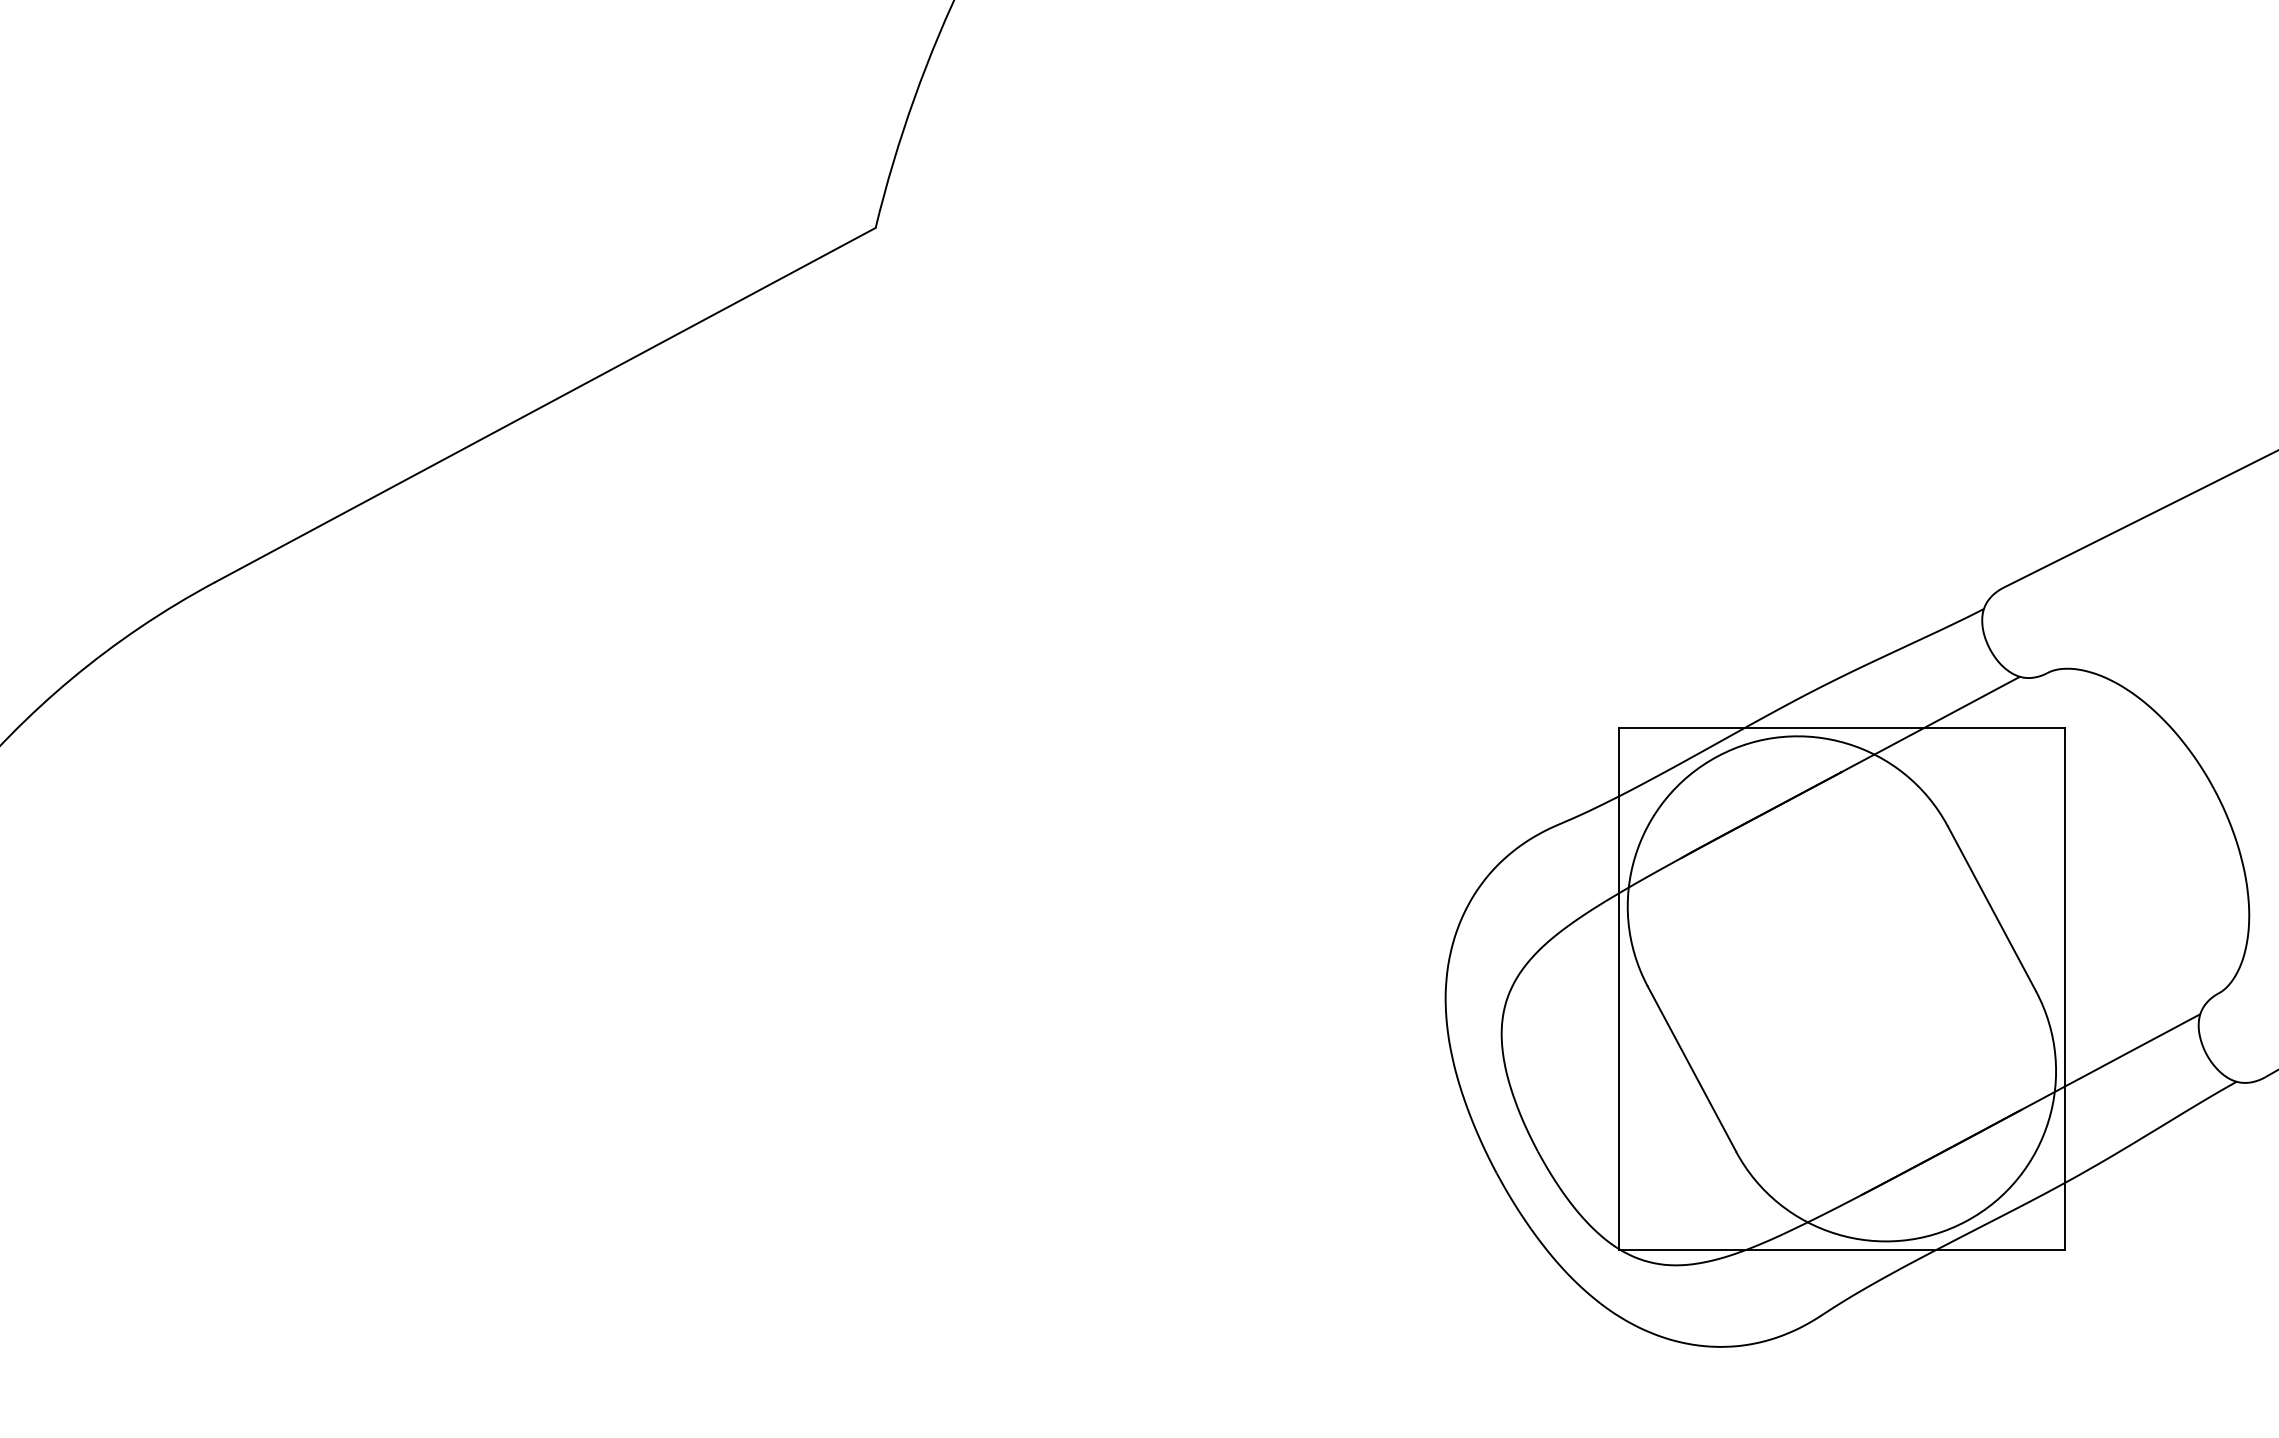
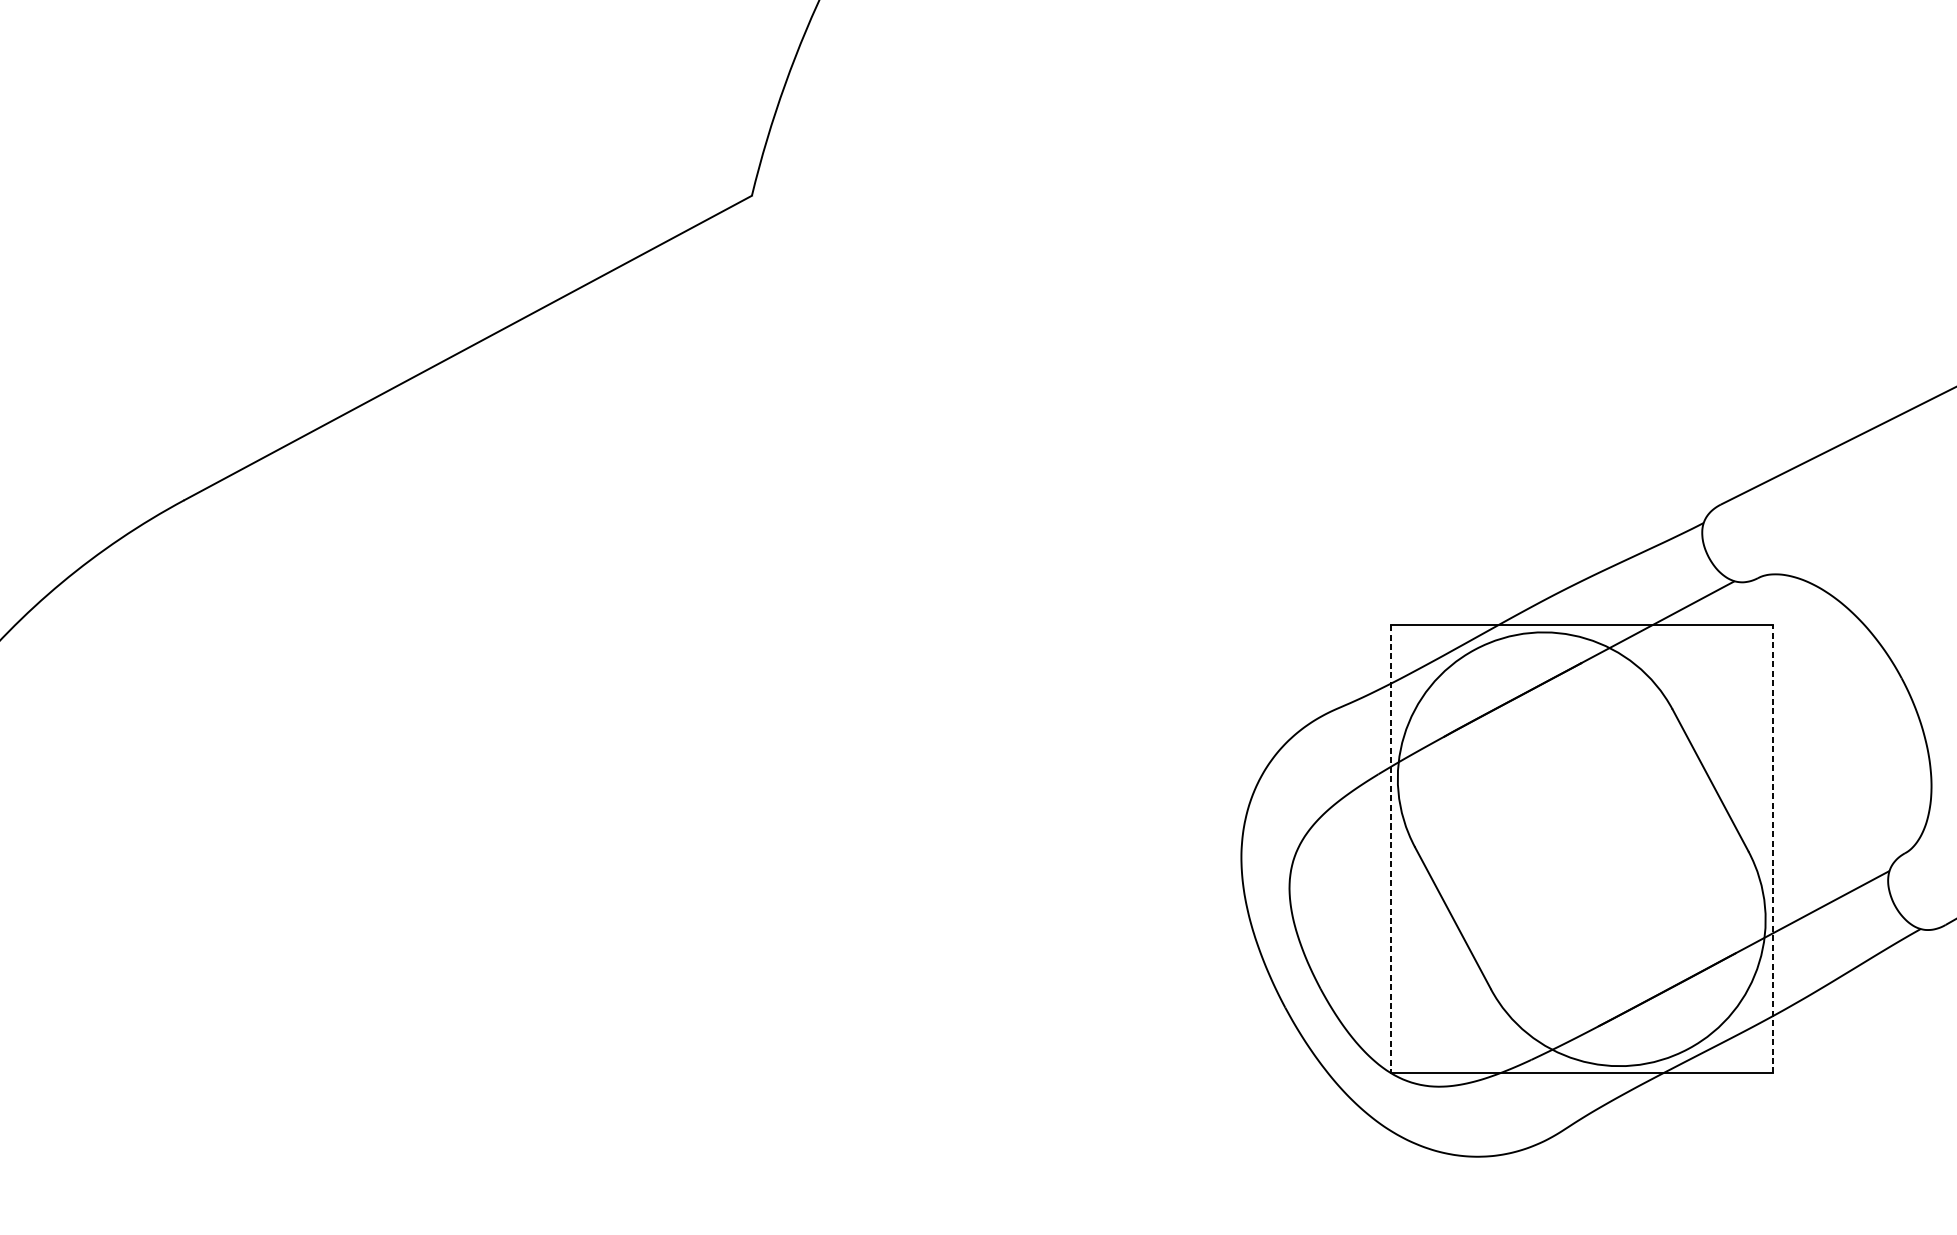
line: (2064, 988) -> (1772, 848), solid -> dashed
line: (1619, 989) -> (1390, 849), solid -> dashed

